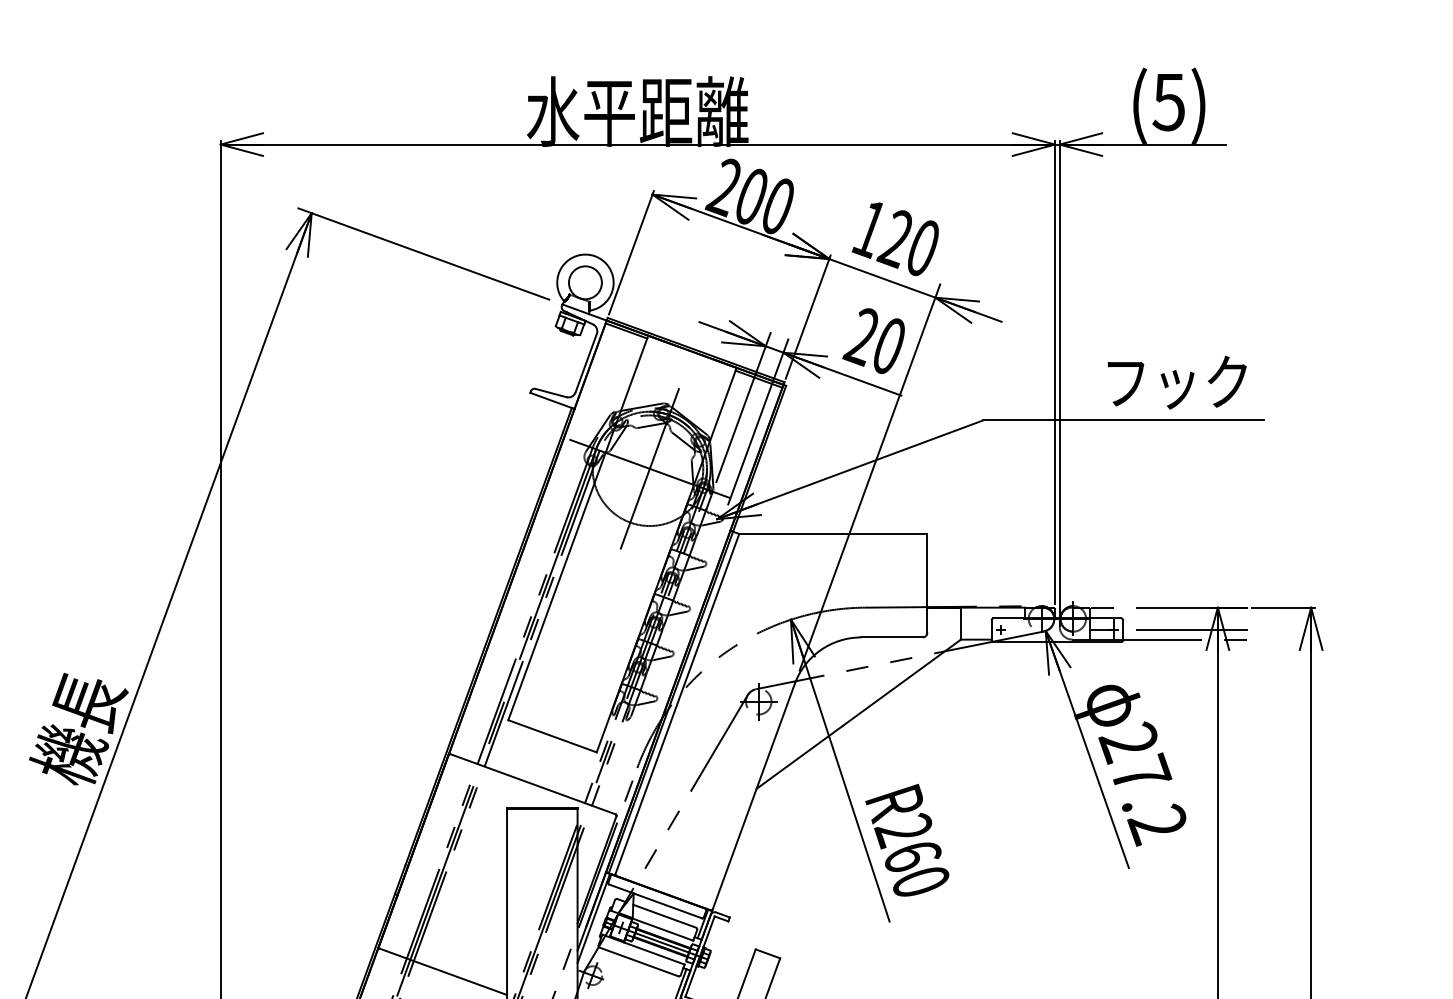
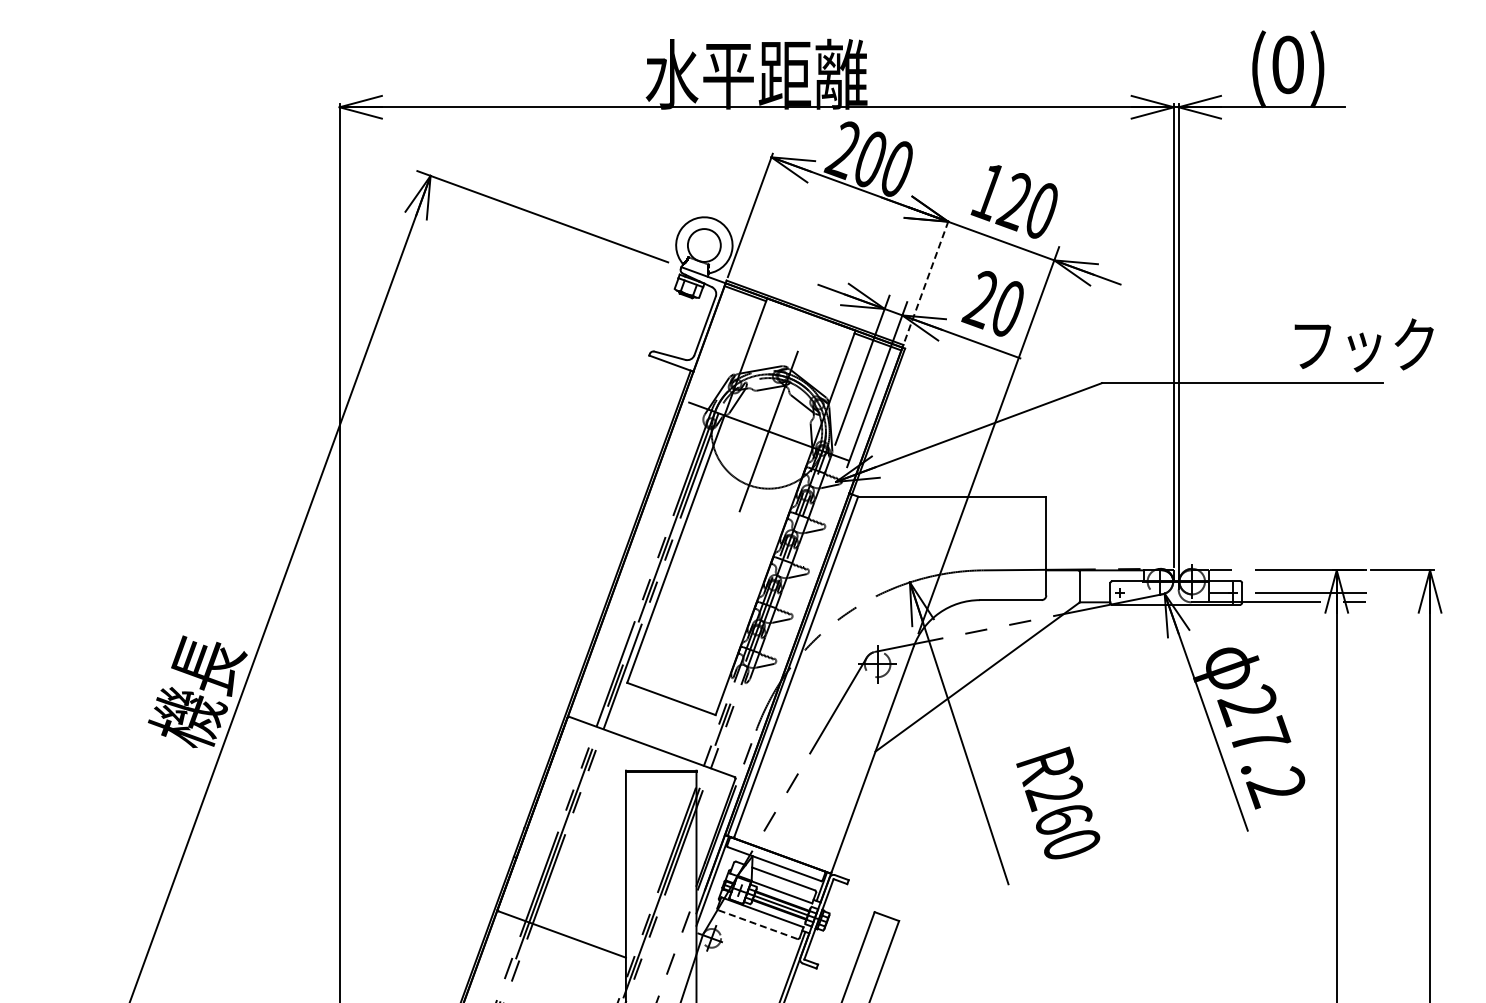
text: (1168, 101) -> (1287, 64), (5) -> (0)
line: (808, 316) -> (927, 279), solid -> dashed
text: (1176, 382) -> (1363, 345), moved
text: (907, 839) -> (1058, 802), moved
line: (638, 961) -> (757, 924), solid -> dashed

